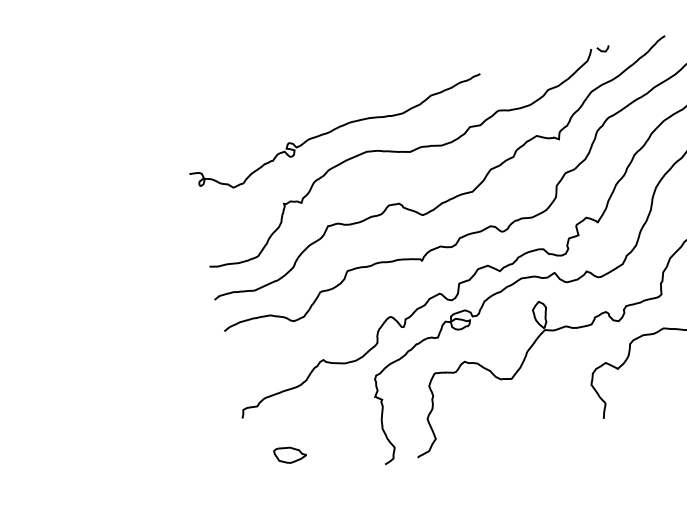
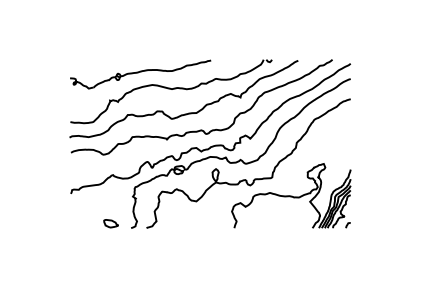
part: (288, 454) -> (110, 223), moved

